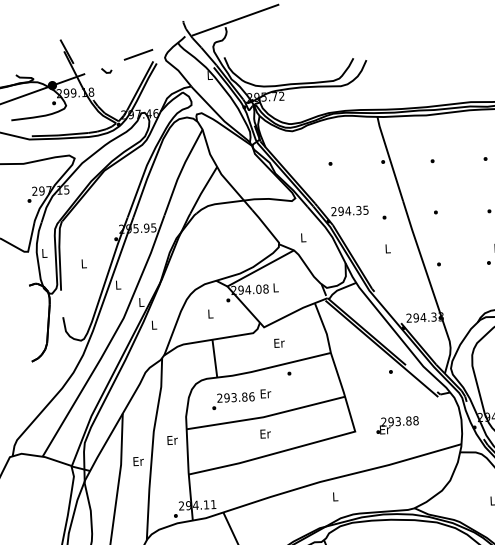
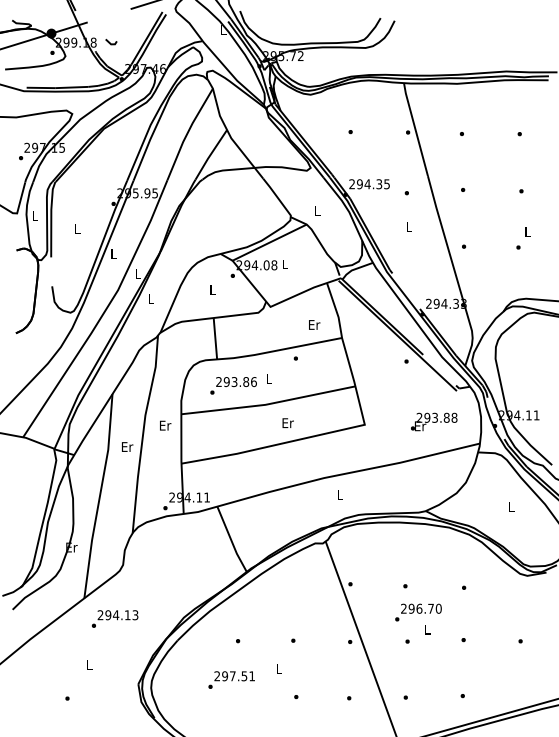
line: (105, 71) -> (110, 42), moved
text: (279, 342) -> (314, 324), moved
text: (266, 393) -> (269, 379), Er -> L
text: (397, 424) -> (434, 421), moved
text: (265, 433) -> (287, 422), moved

